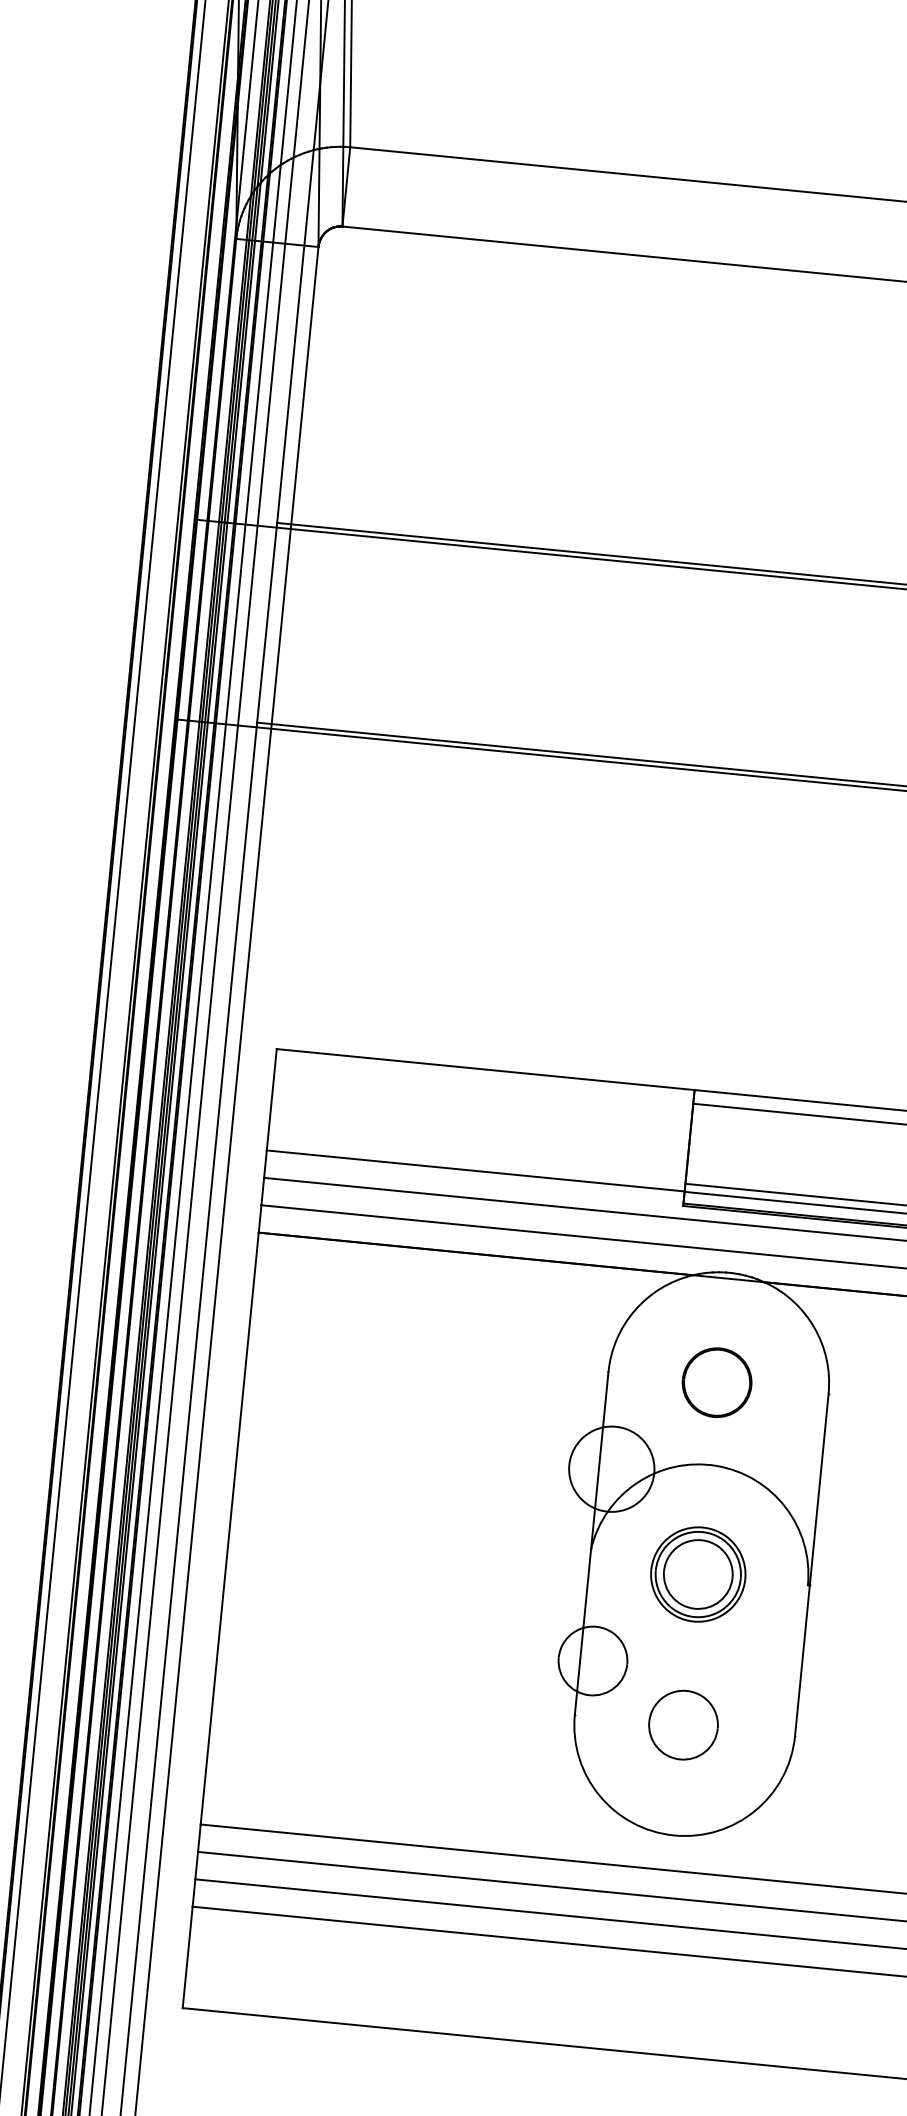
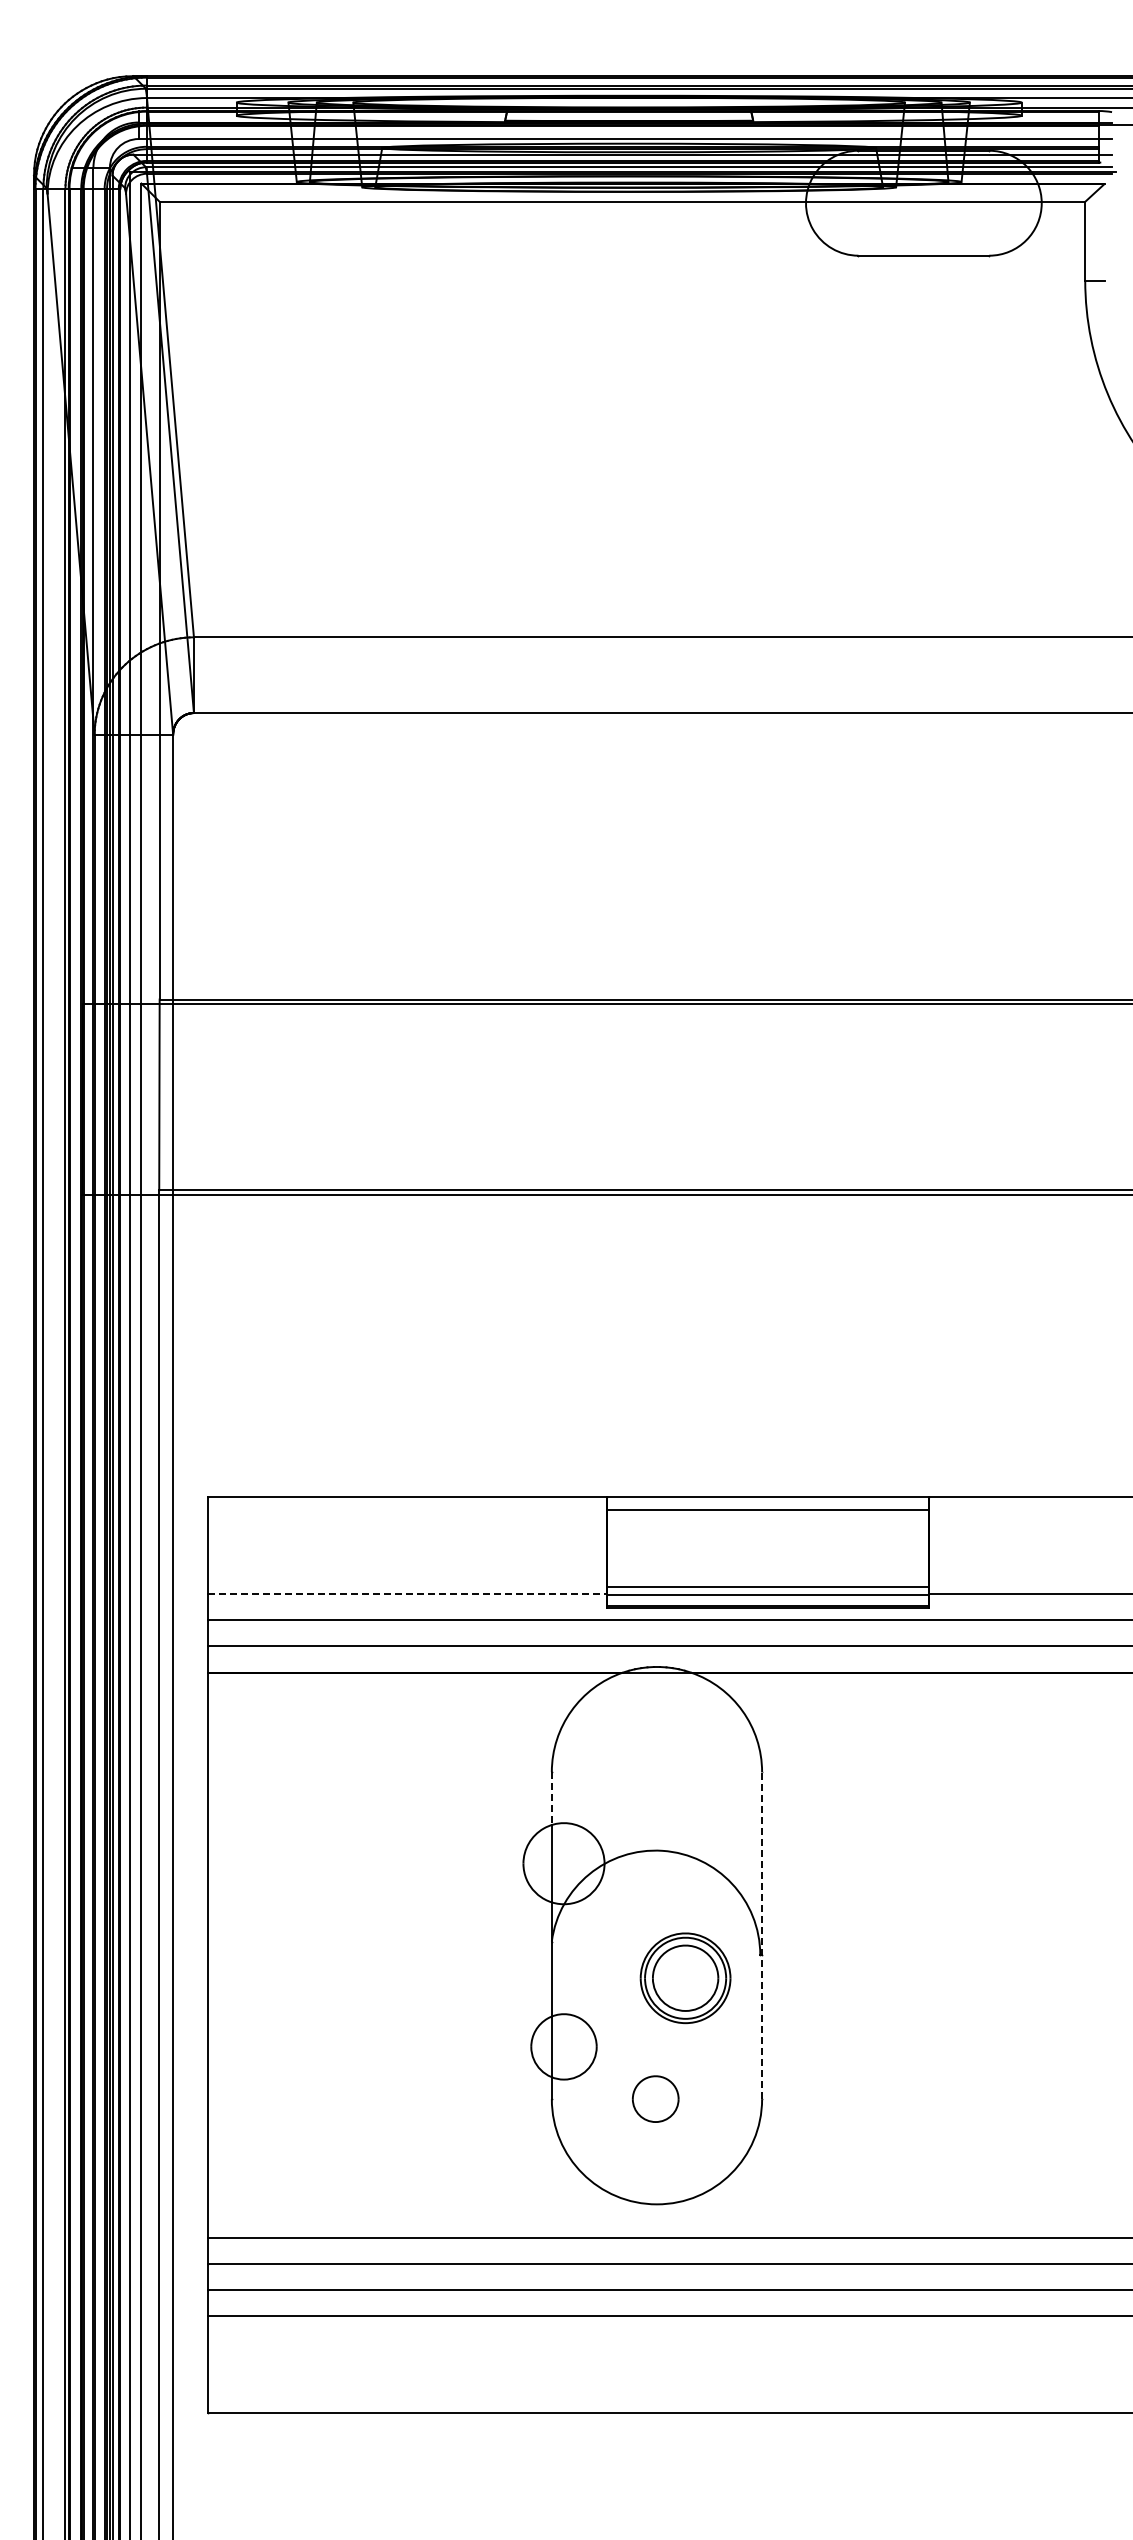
line: (475, 1171) -> (407, 1594), solid -> dashed
part: (717, 1382) -> (655, 1771), removed
line: (605, 1400) -> (551, 1799), solid -> dashed
line: (812, 1564) -> (762, 1935), solid -> dashed
part: (698, 1574) -> (685, 1978), moved
part: (683, 1724) -> (655, 2098), size x0.7

